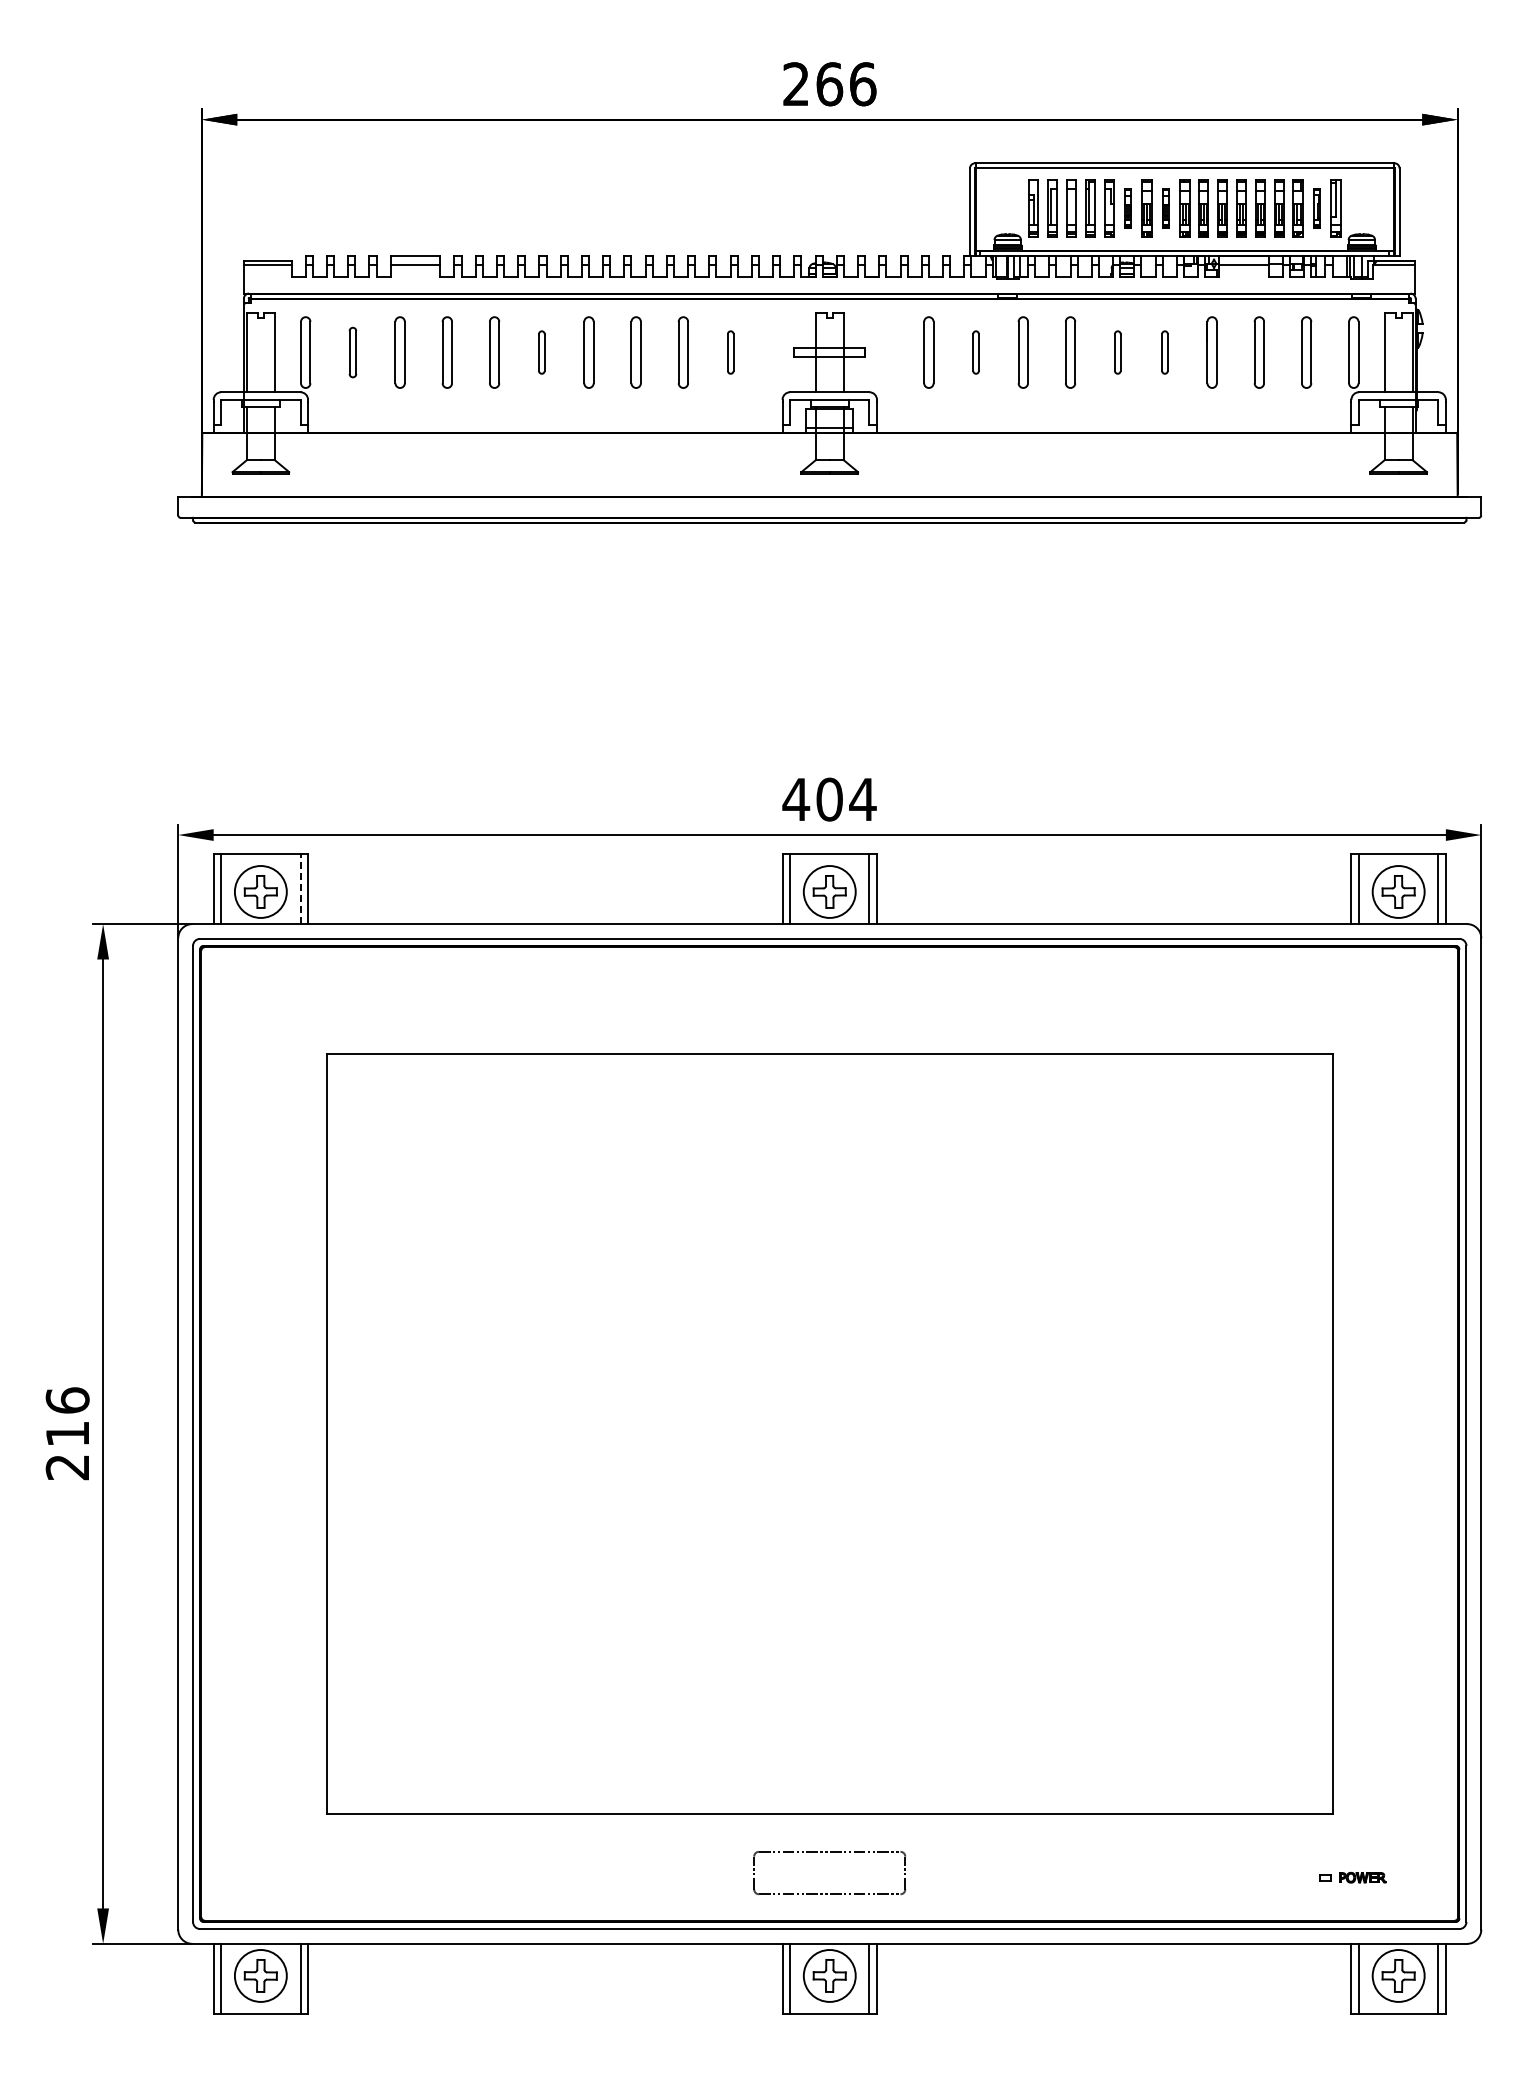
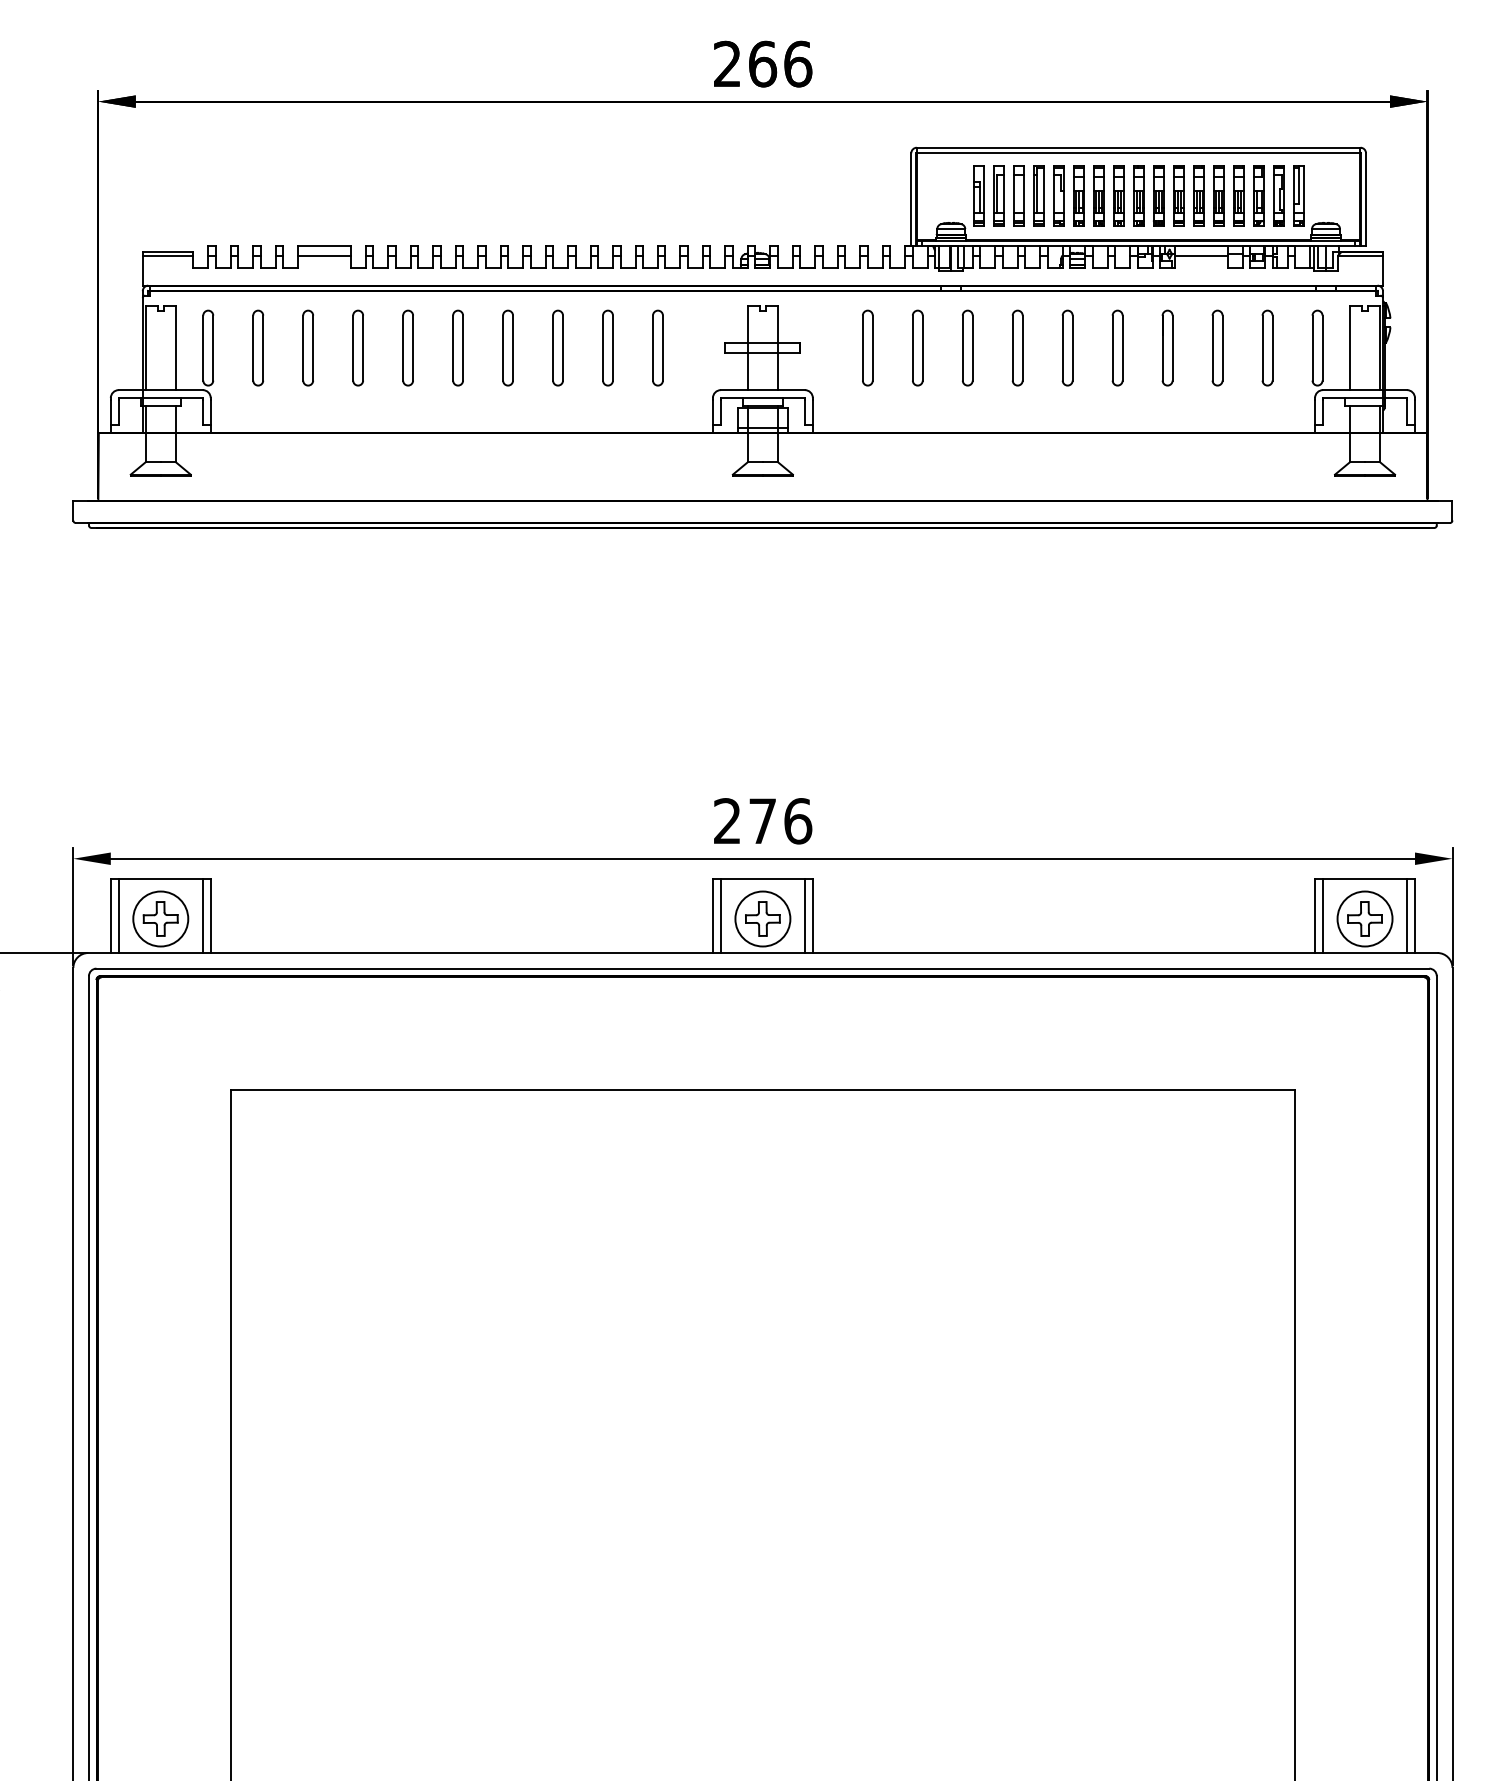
part: (1127, 208) -> (1078, 195), size x1.43
part: (1165, 208) -> (1118, 195), size x1.43
part: (1316, 208) -> (1278, 195), size x1.43
part: (352, 352) -> (257, 348), size x1.43
part: (541, 352) -> (457, 348), size x1.67
part: (730, 352) -> (657, 348), size x1.67
part: (975, 352) -> (917, 348), size x1.67
part: (1117, 352) -> (1067, 348), size x1.67
part: (1164, 352) -> (1117, 348), size x1.67
text: (829, 799) -> (762, 821), 404 -> 276
line: (300, 889) -> (202, 916), dashed -> solid

